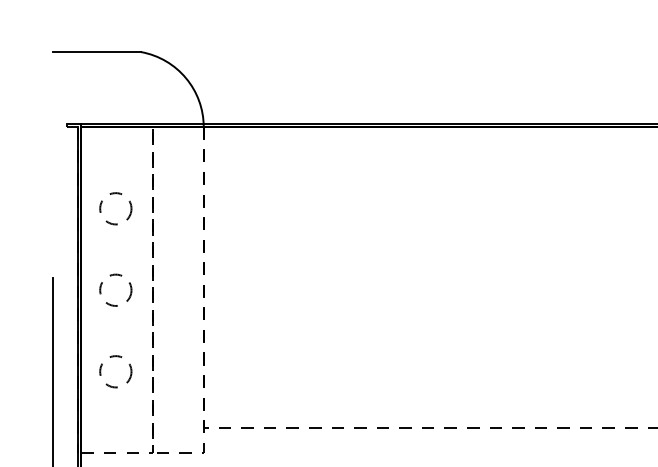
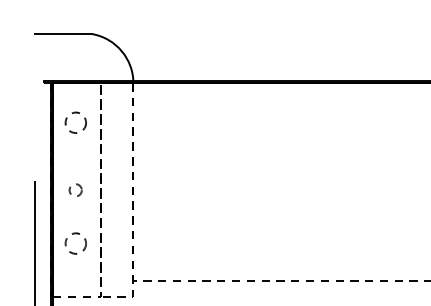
circle: (115, 208) -> (75, 122), moved
circle: (115, 290) -> (75, 190), size x0.6

